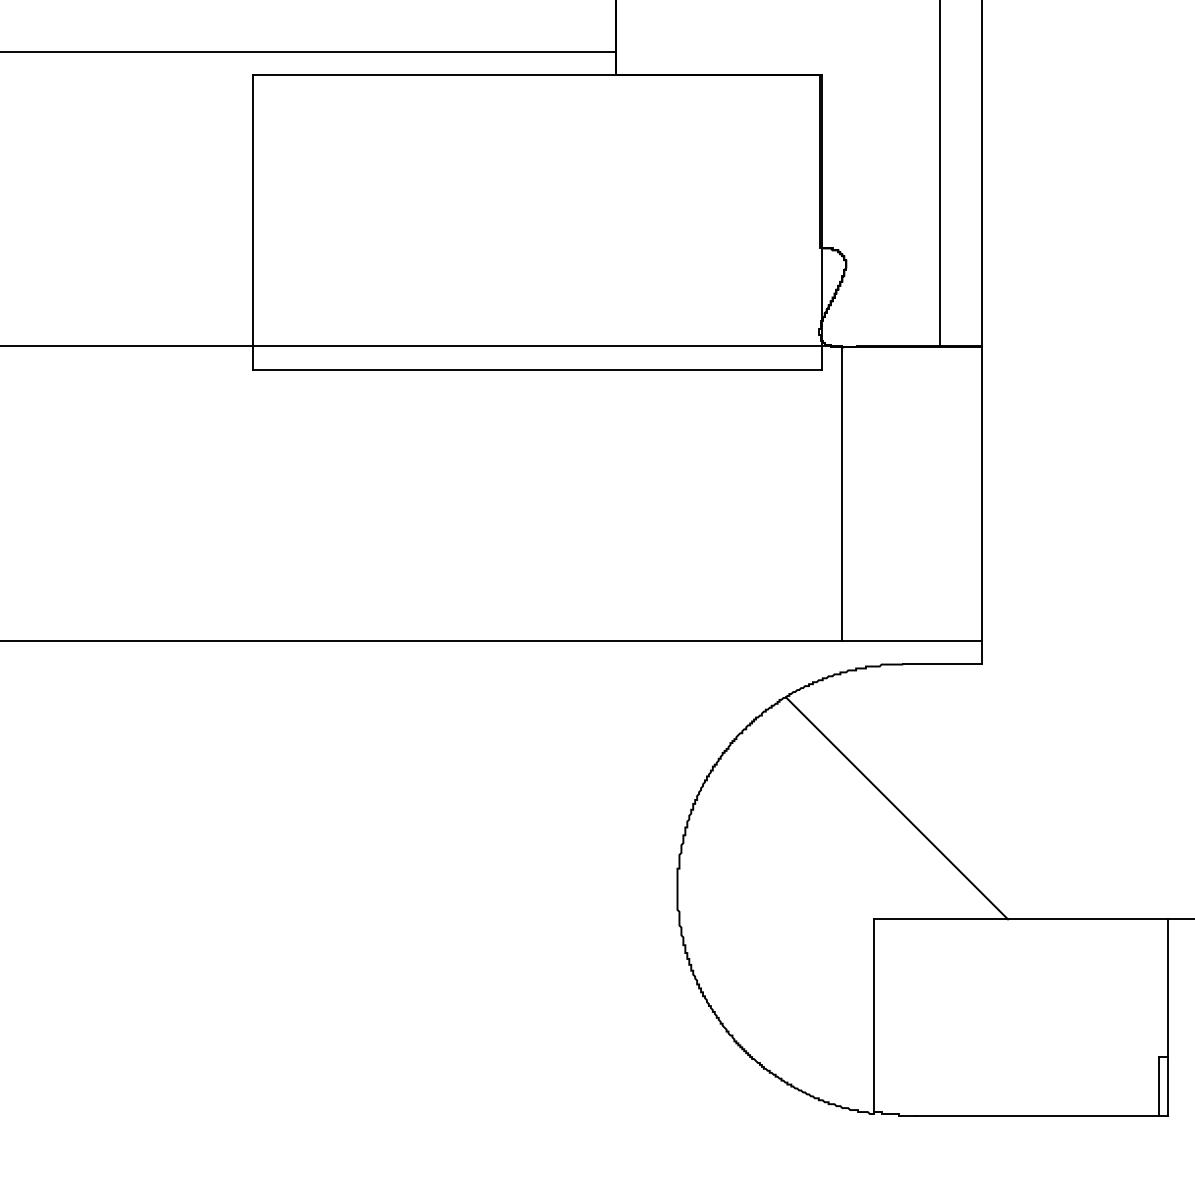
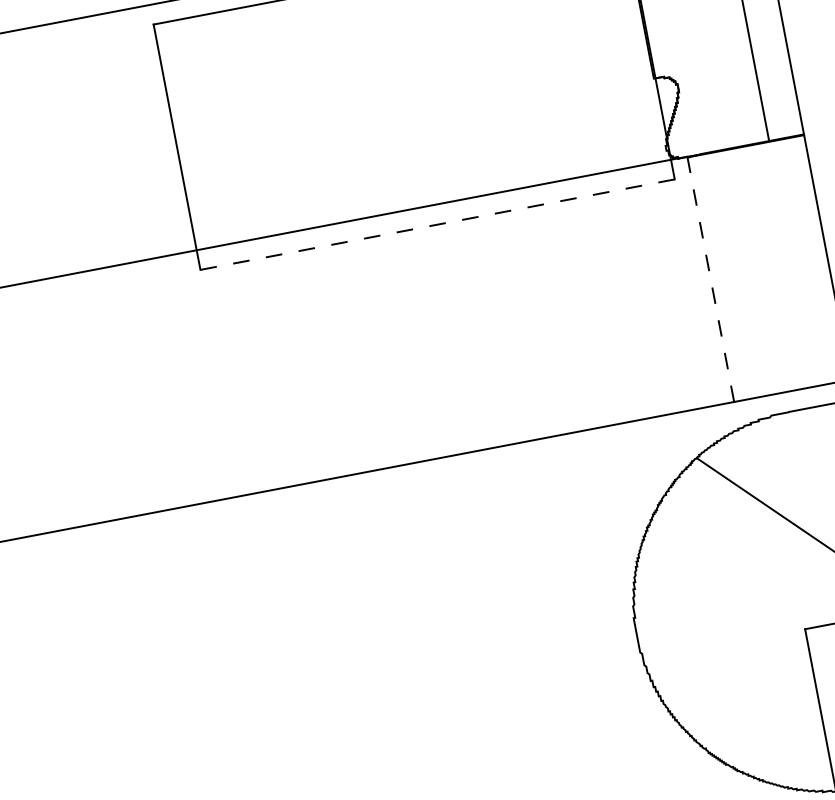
line: (537, 369) -> (437, 224), solid -> dashed
line: (841, 492) -> (710, 278), solid -> dashed

